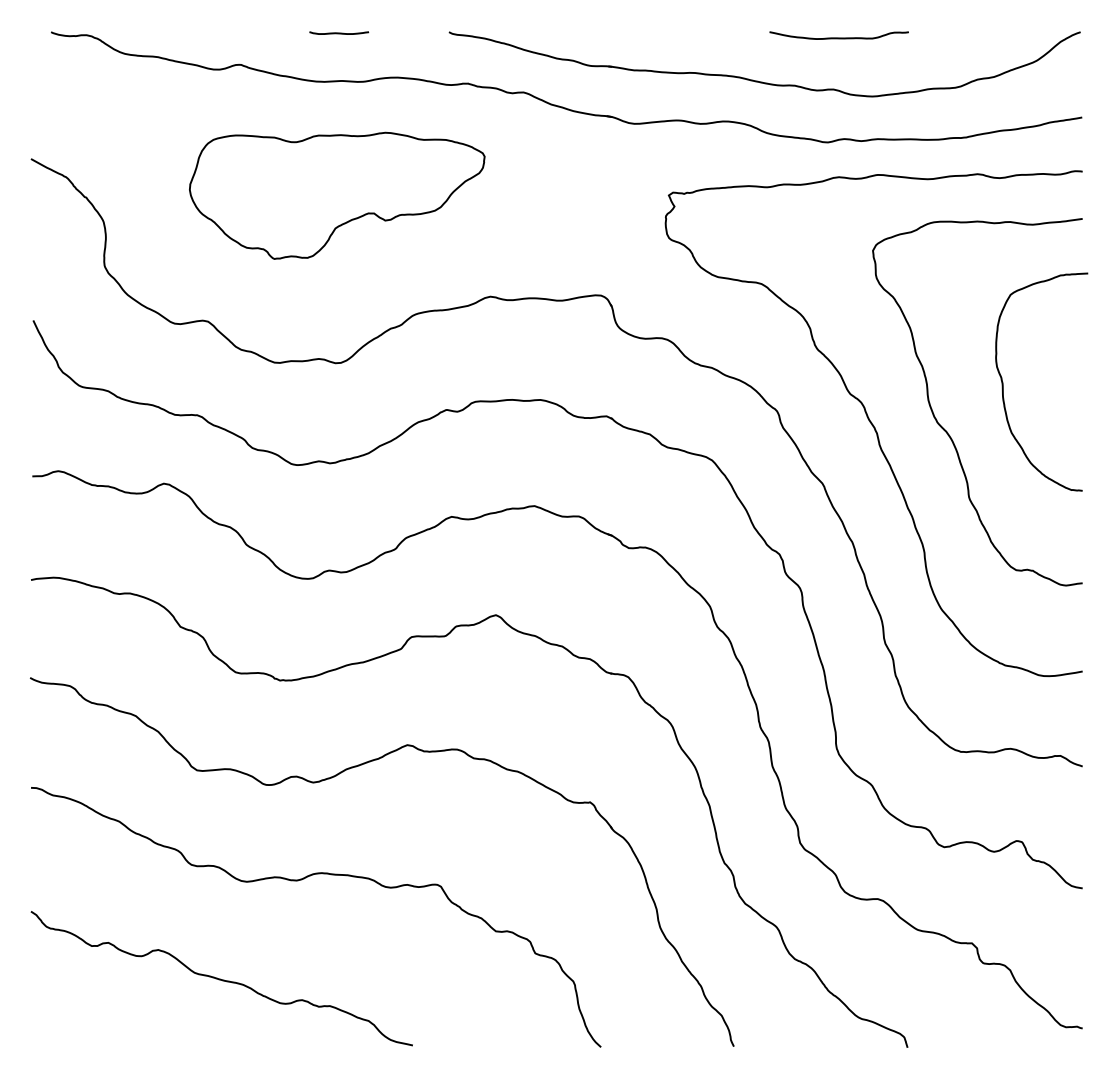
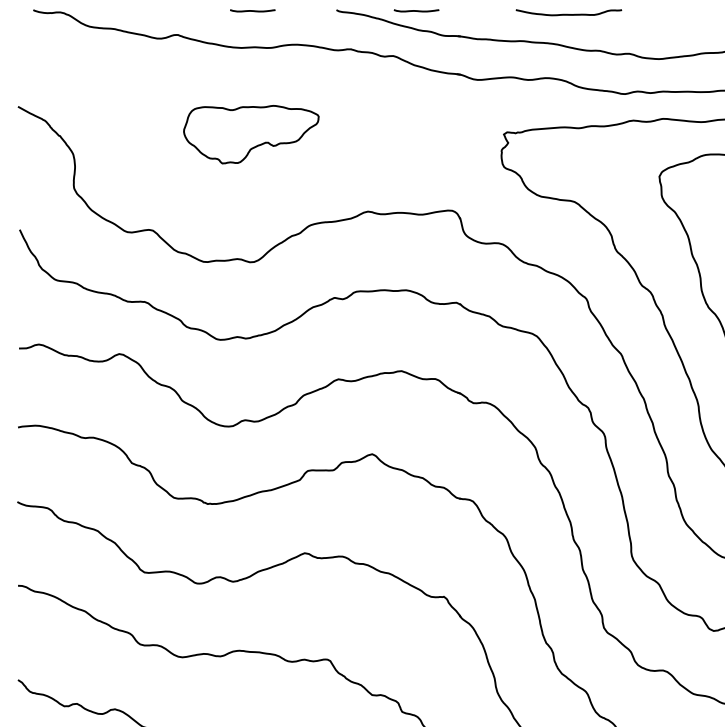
line: (554, 32) -> (416, 10), added
curve: (838, 37) -> (568, 14), moved
part: (337, 195) -> (251, 134), size x0.6

